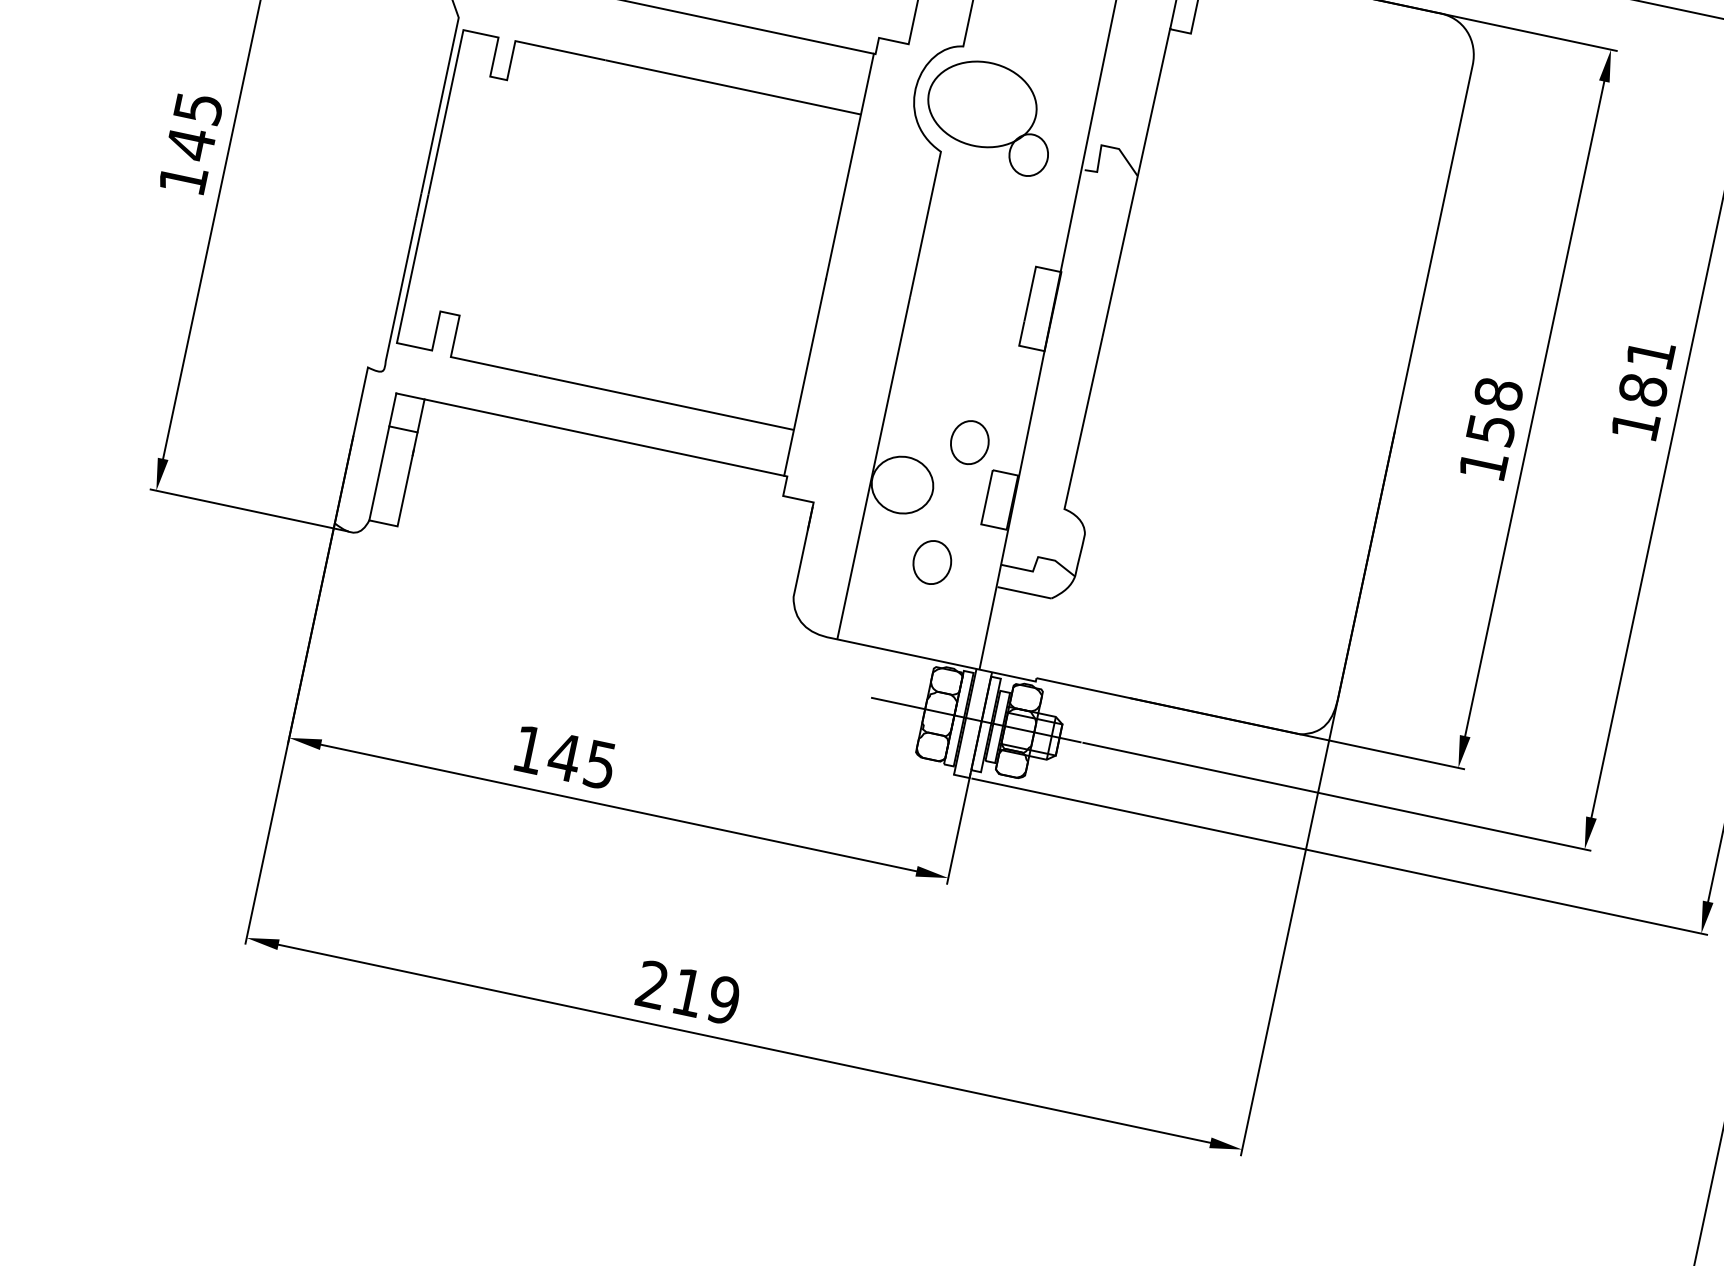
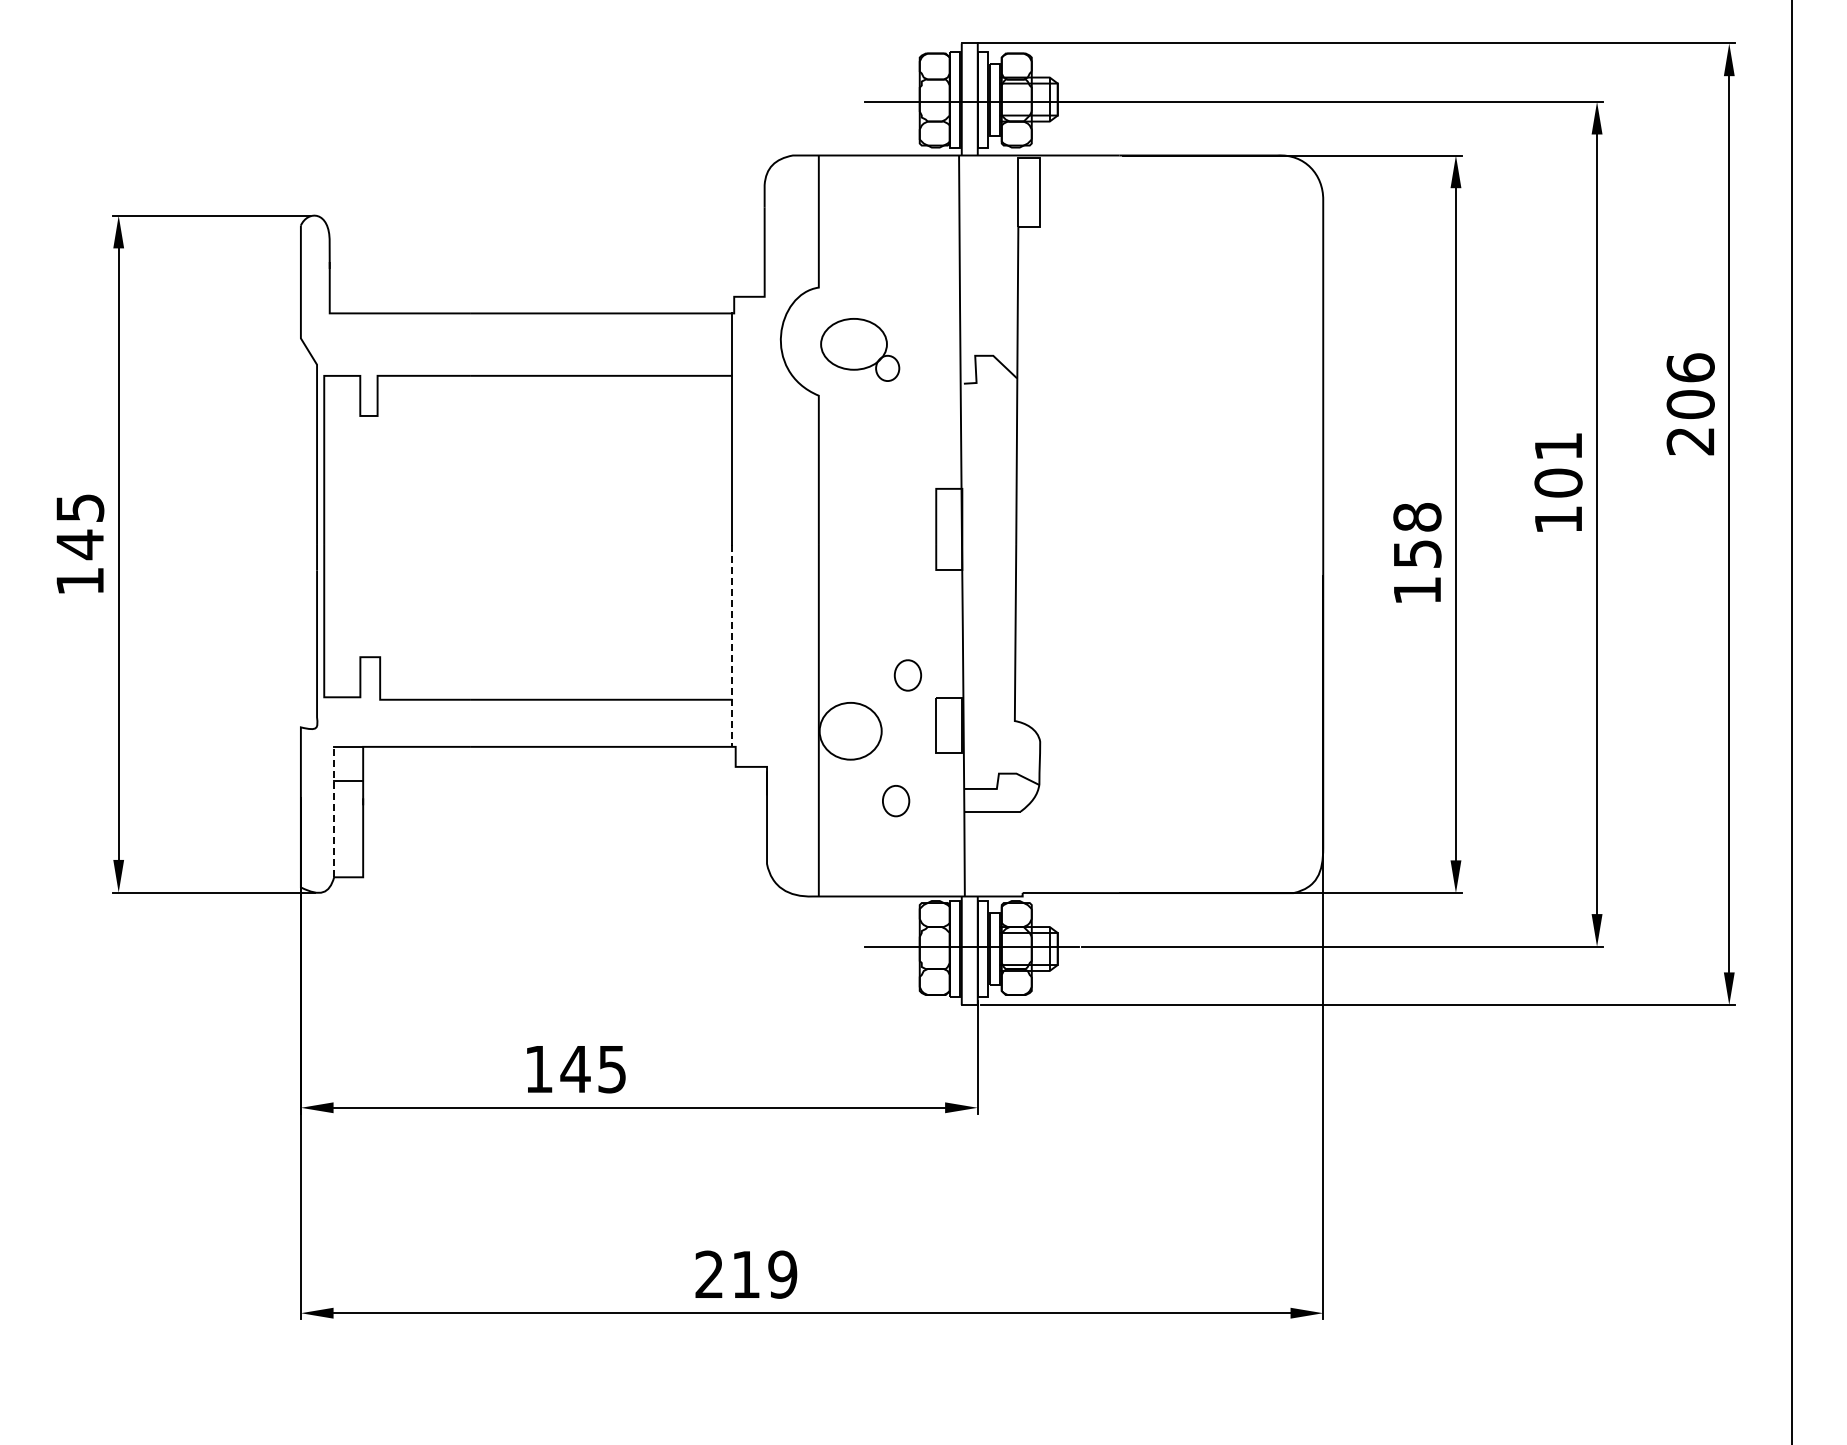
part: (991, 115) -> (860, 349), size x0.6
line: (805, 377) -> (732, 645), solid -> dashed
text: (1643, 389) -> (1558, 482), 181 -> 101
part: (969, 442) -> (907, 675), size x0.7
line: (383, 456) -> (334, 811), solid -> dashed
part: (931, 561) -> (895, 800), size x0.7

